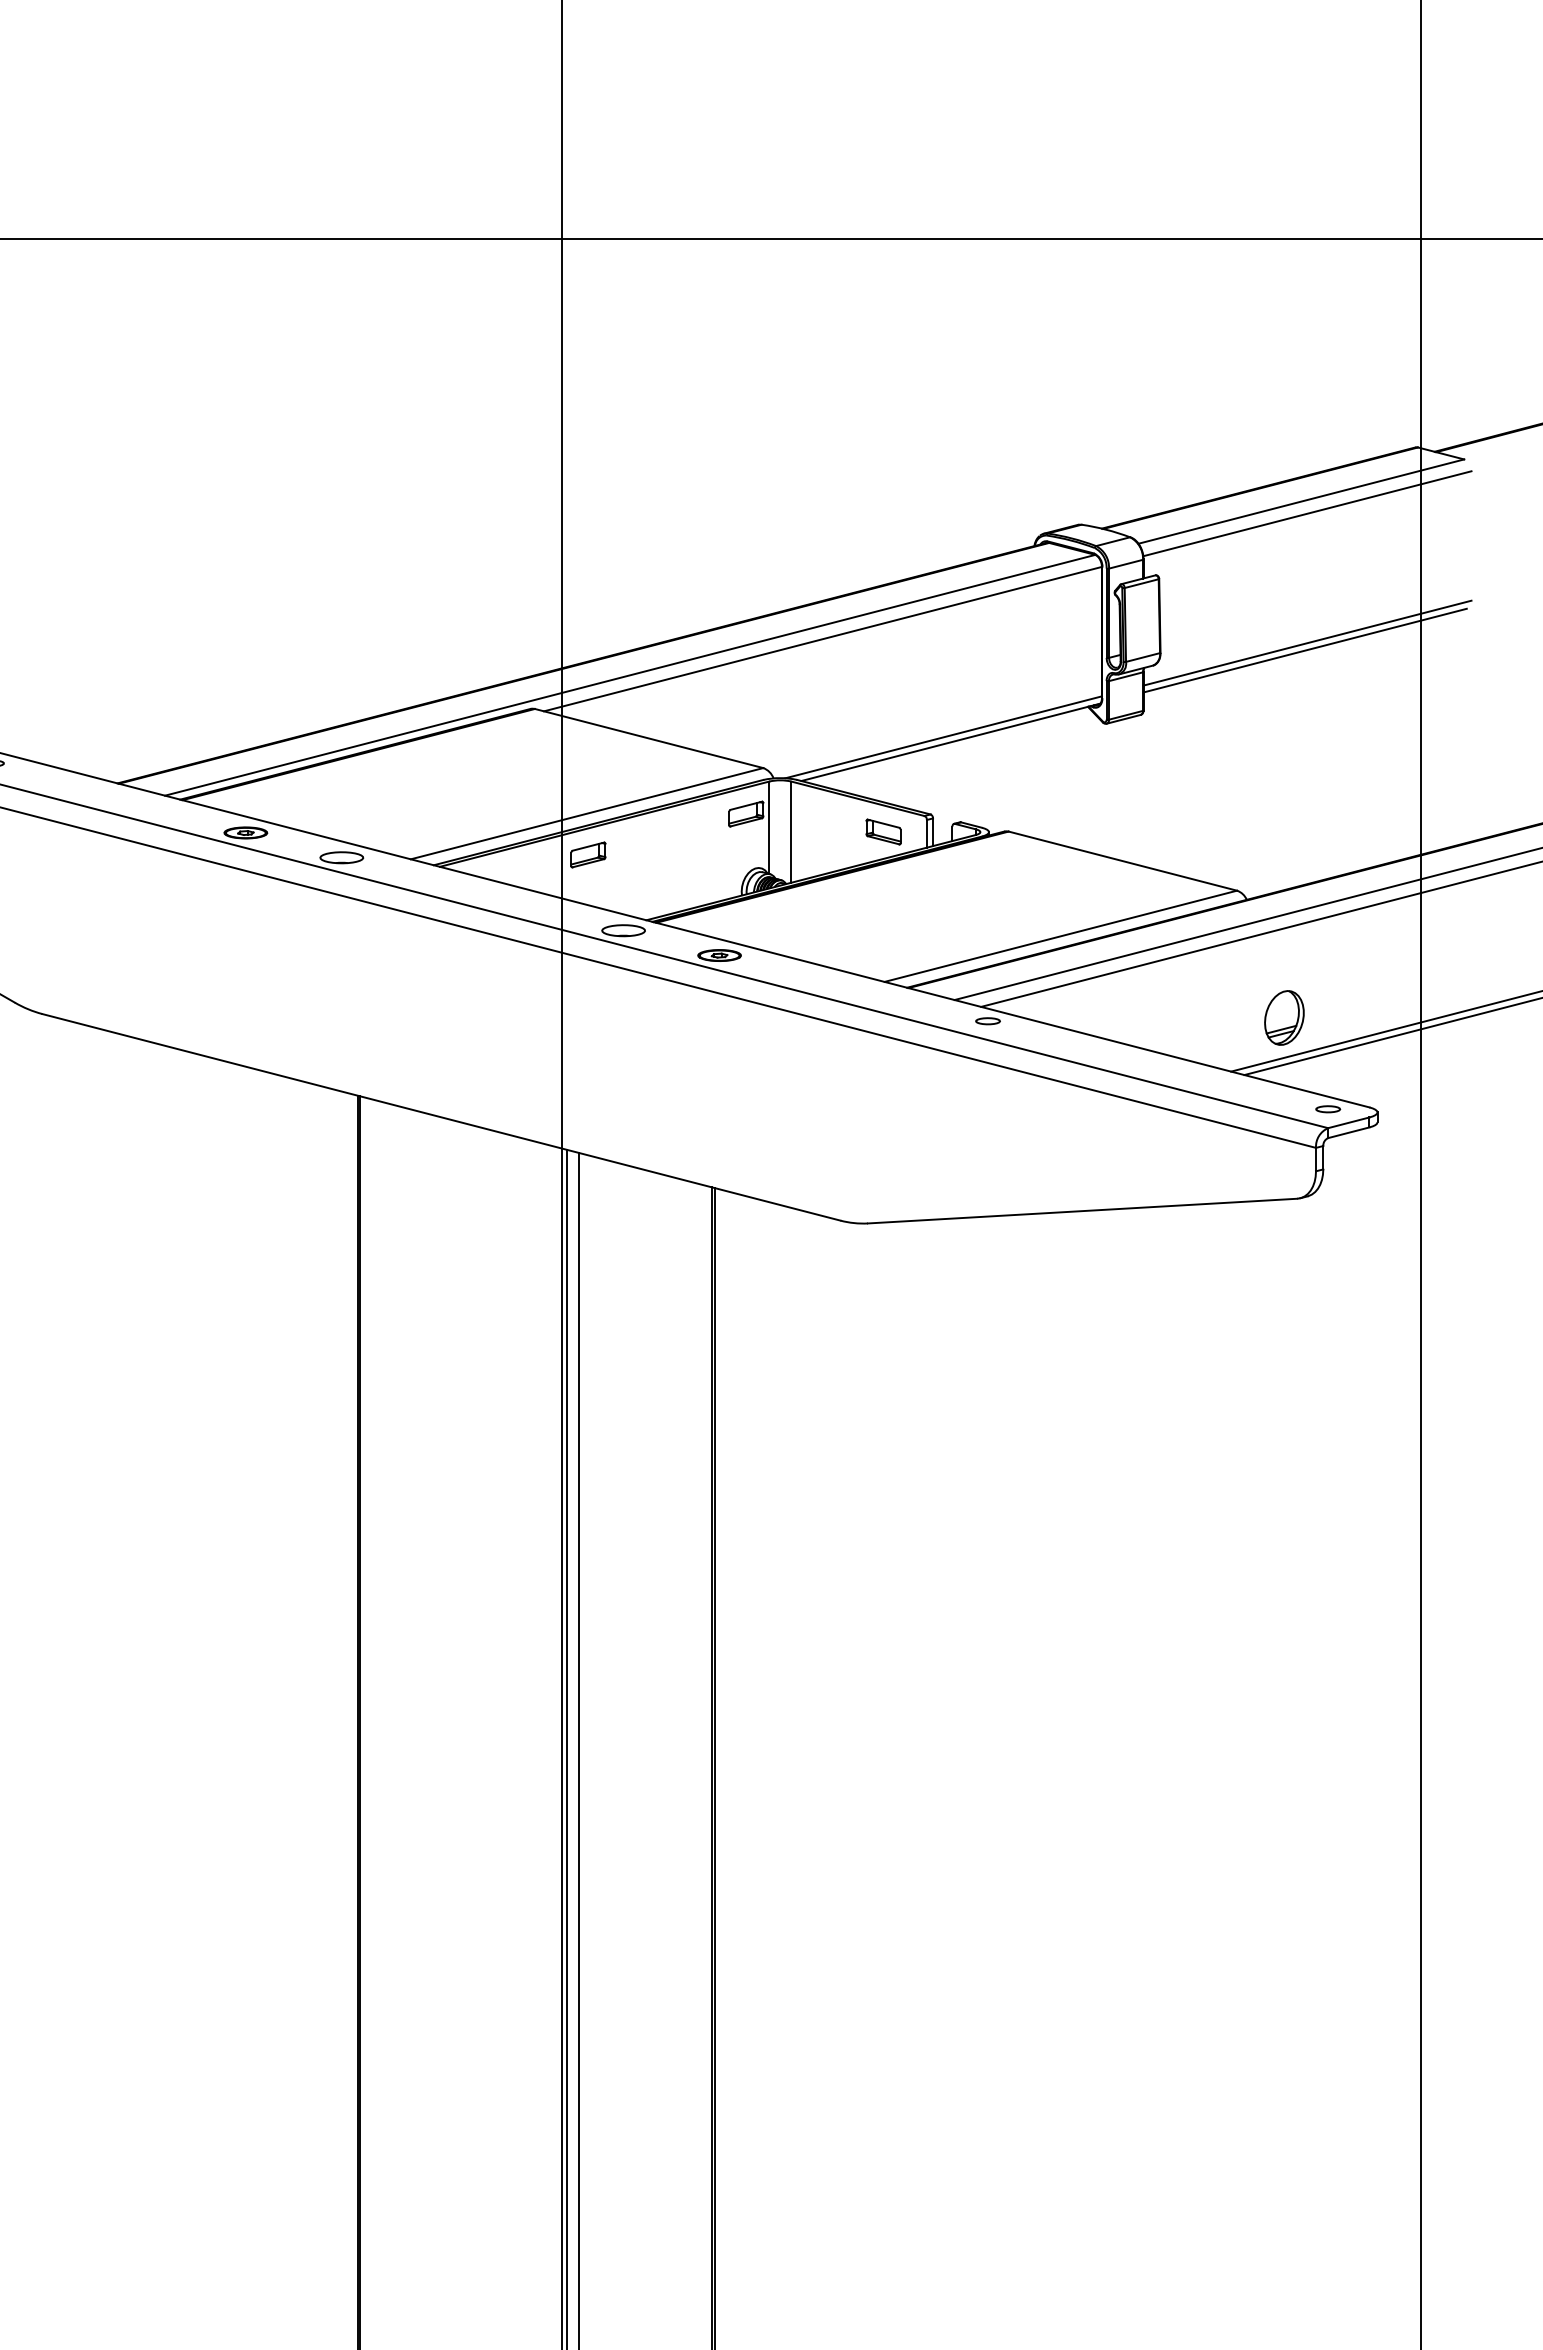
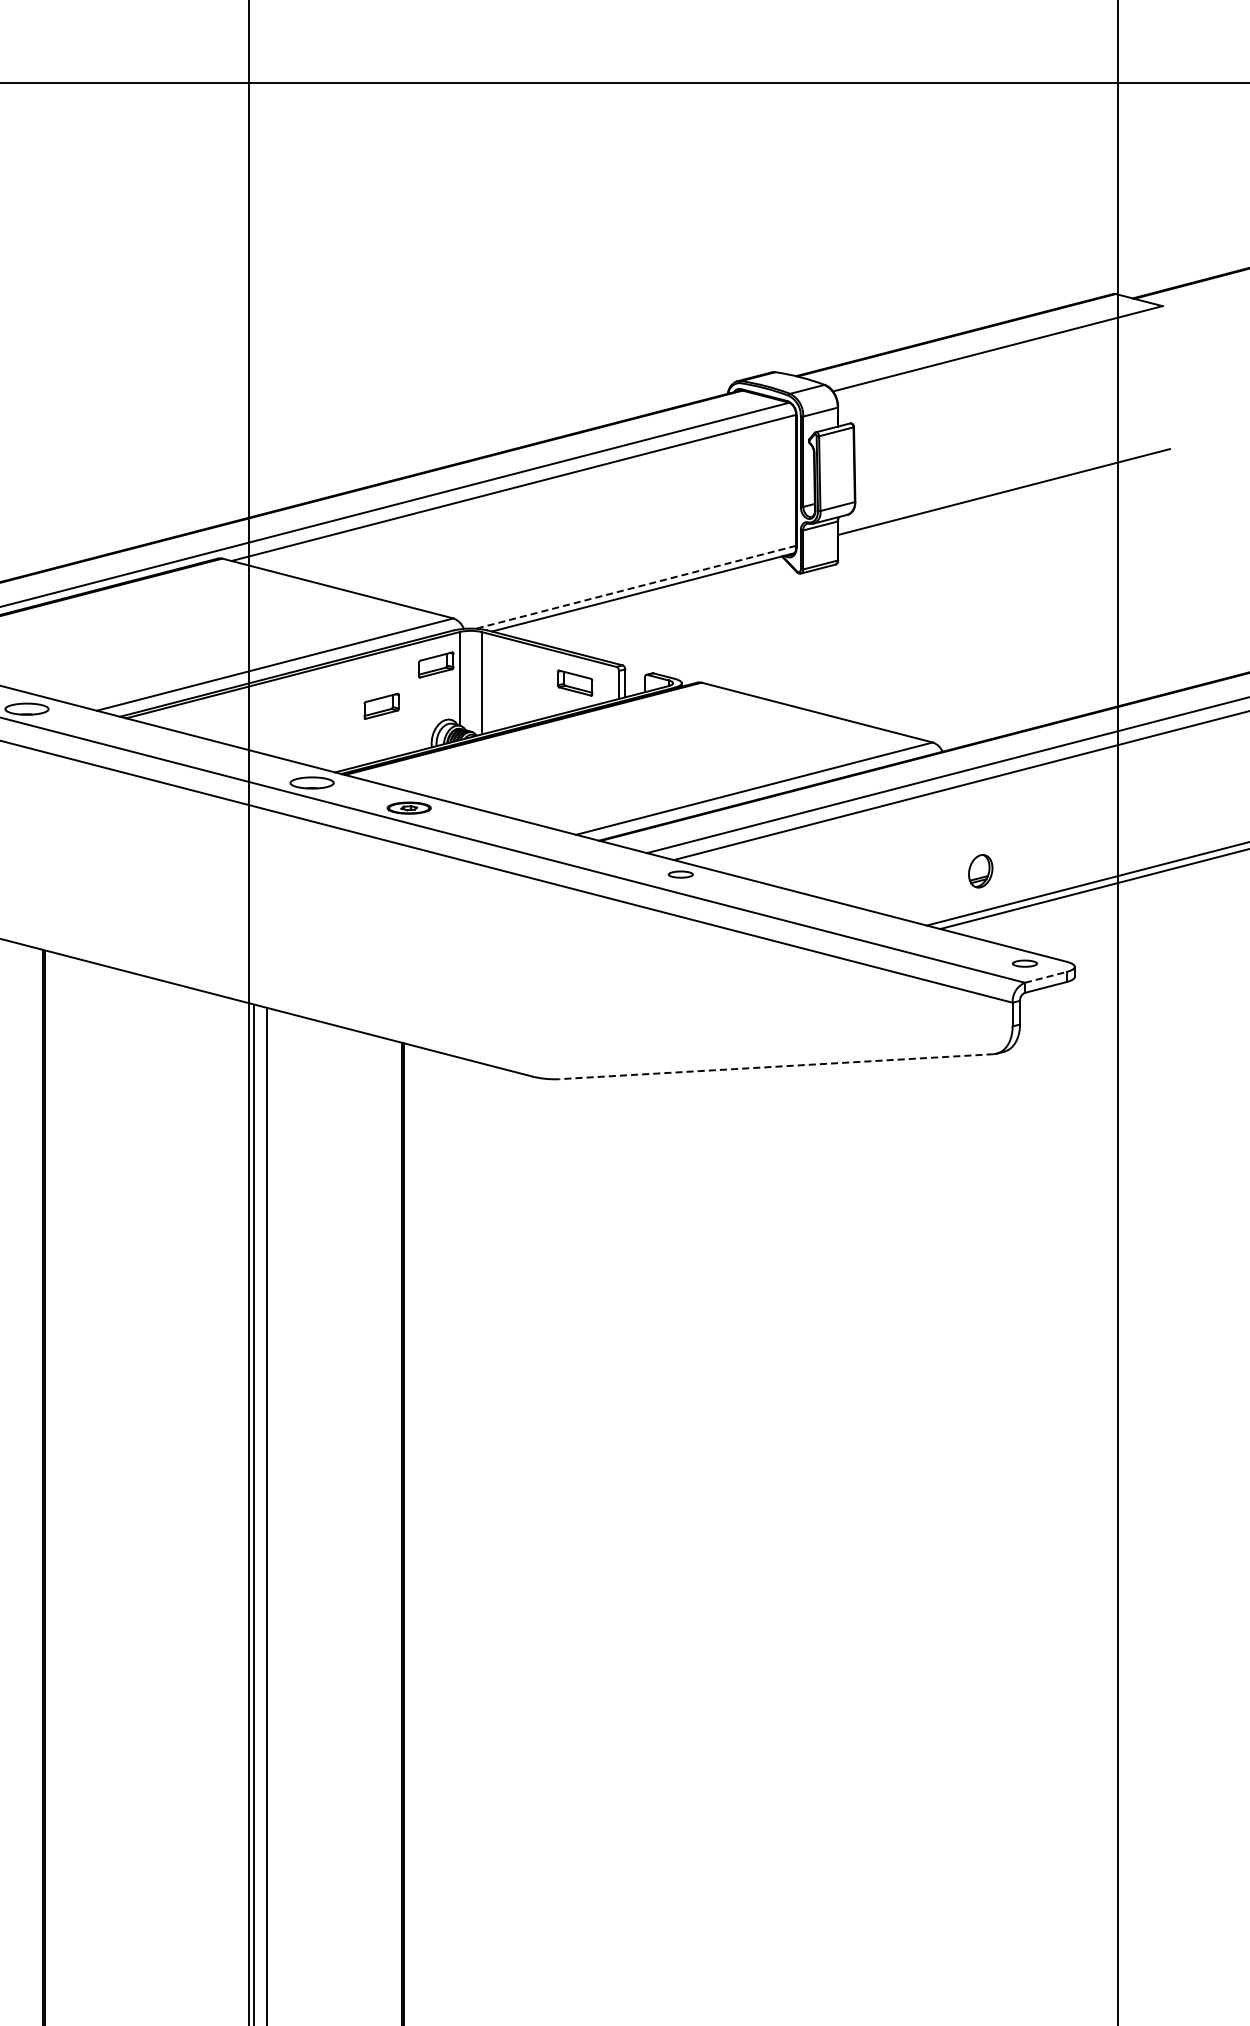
line: (1307, 513) -> (1004, 360), removed
line: (1304, 650) -> (1001, 499), removed
line: (943, 737) -> (635, 587), solid -> dashed
part: (588, 854) -> (381, 705), moved
part: (1284, 1017) -> (980, 870), size x0.6
line: (1349, 1122) -> (1046, 977), solid -> dashed
line: (1082, 1211) -> (776, 1067), solid -> dashed

